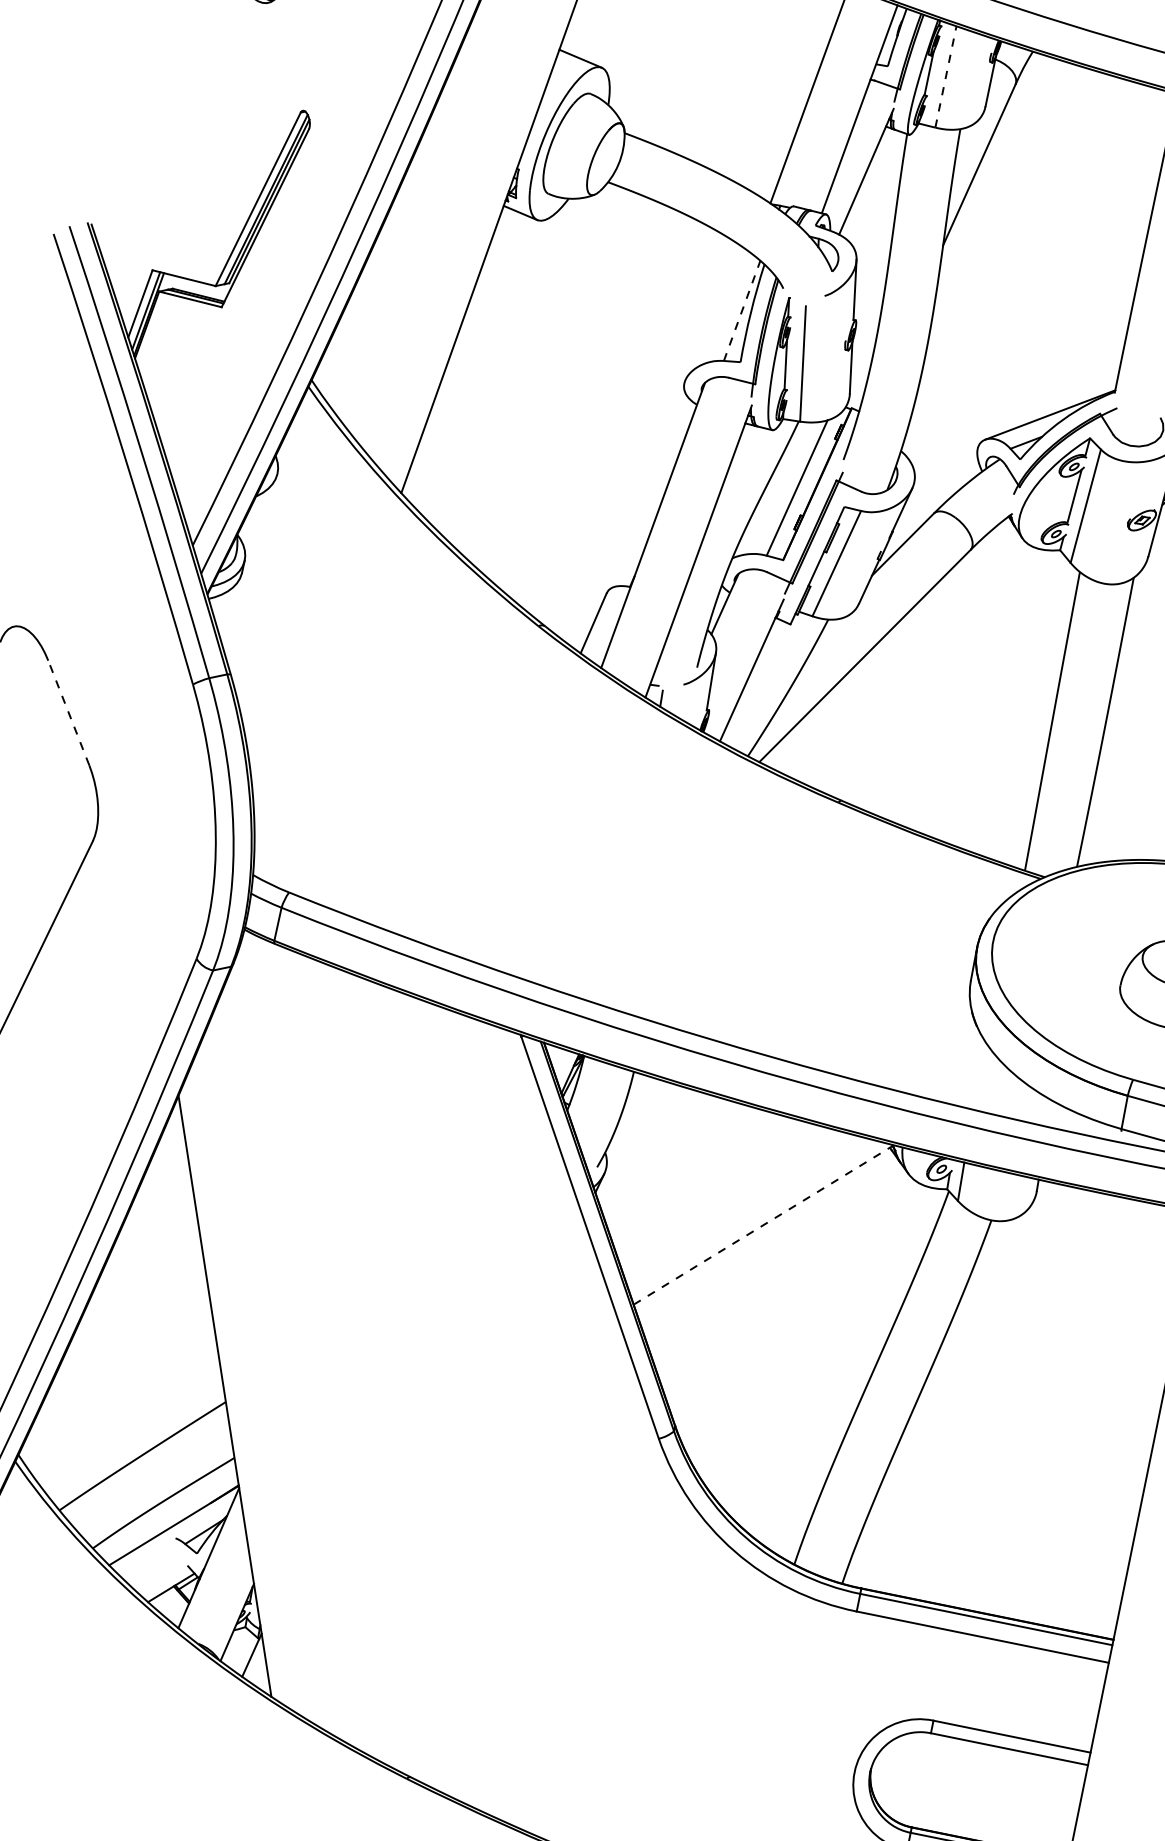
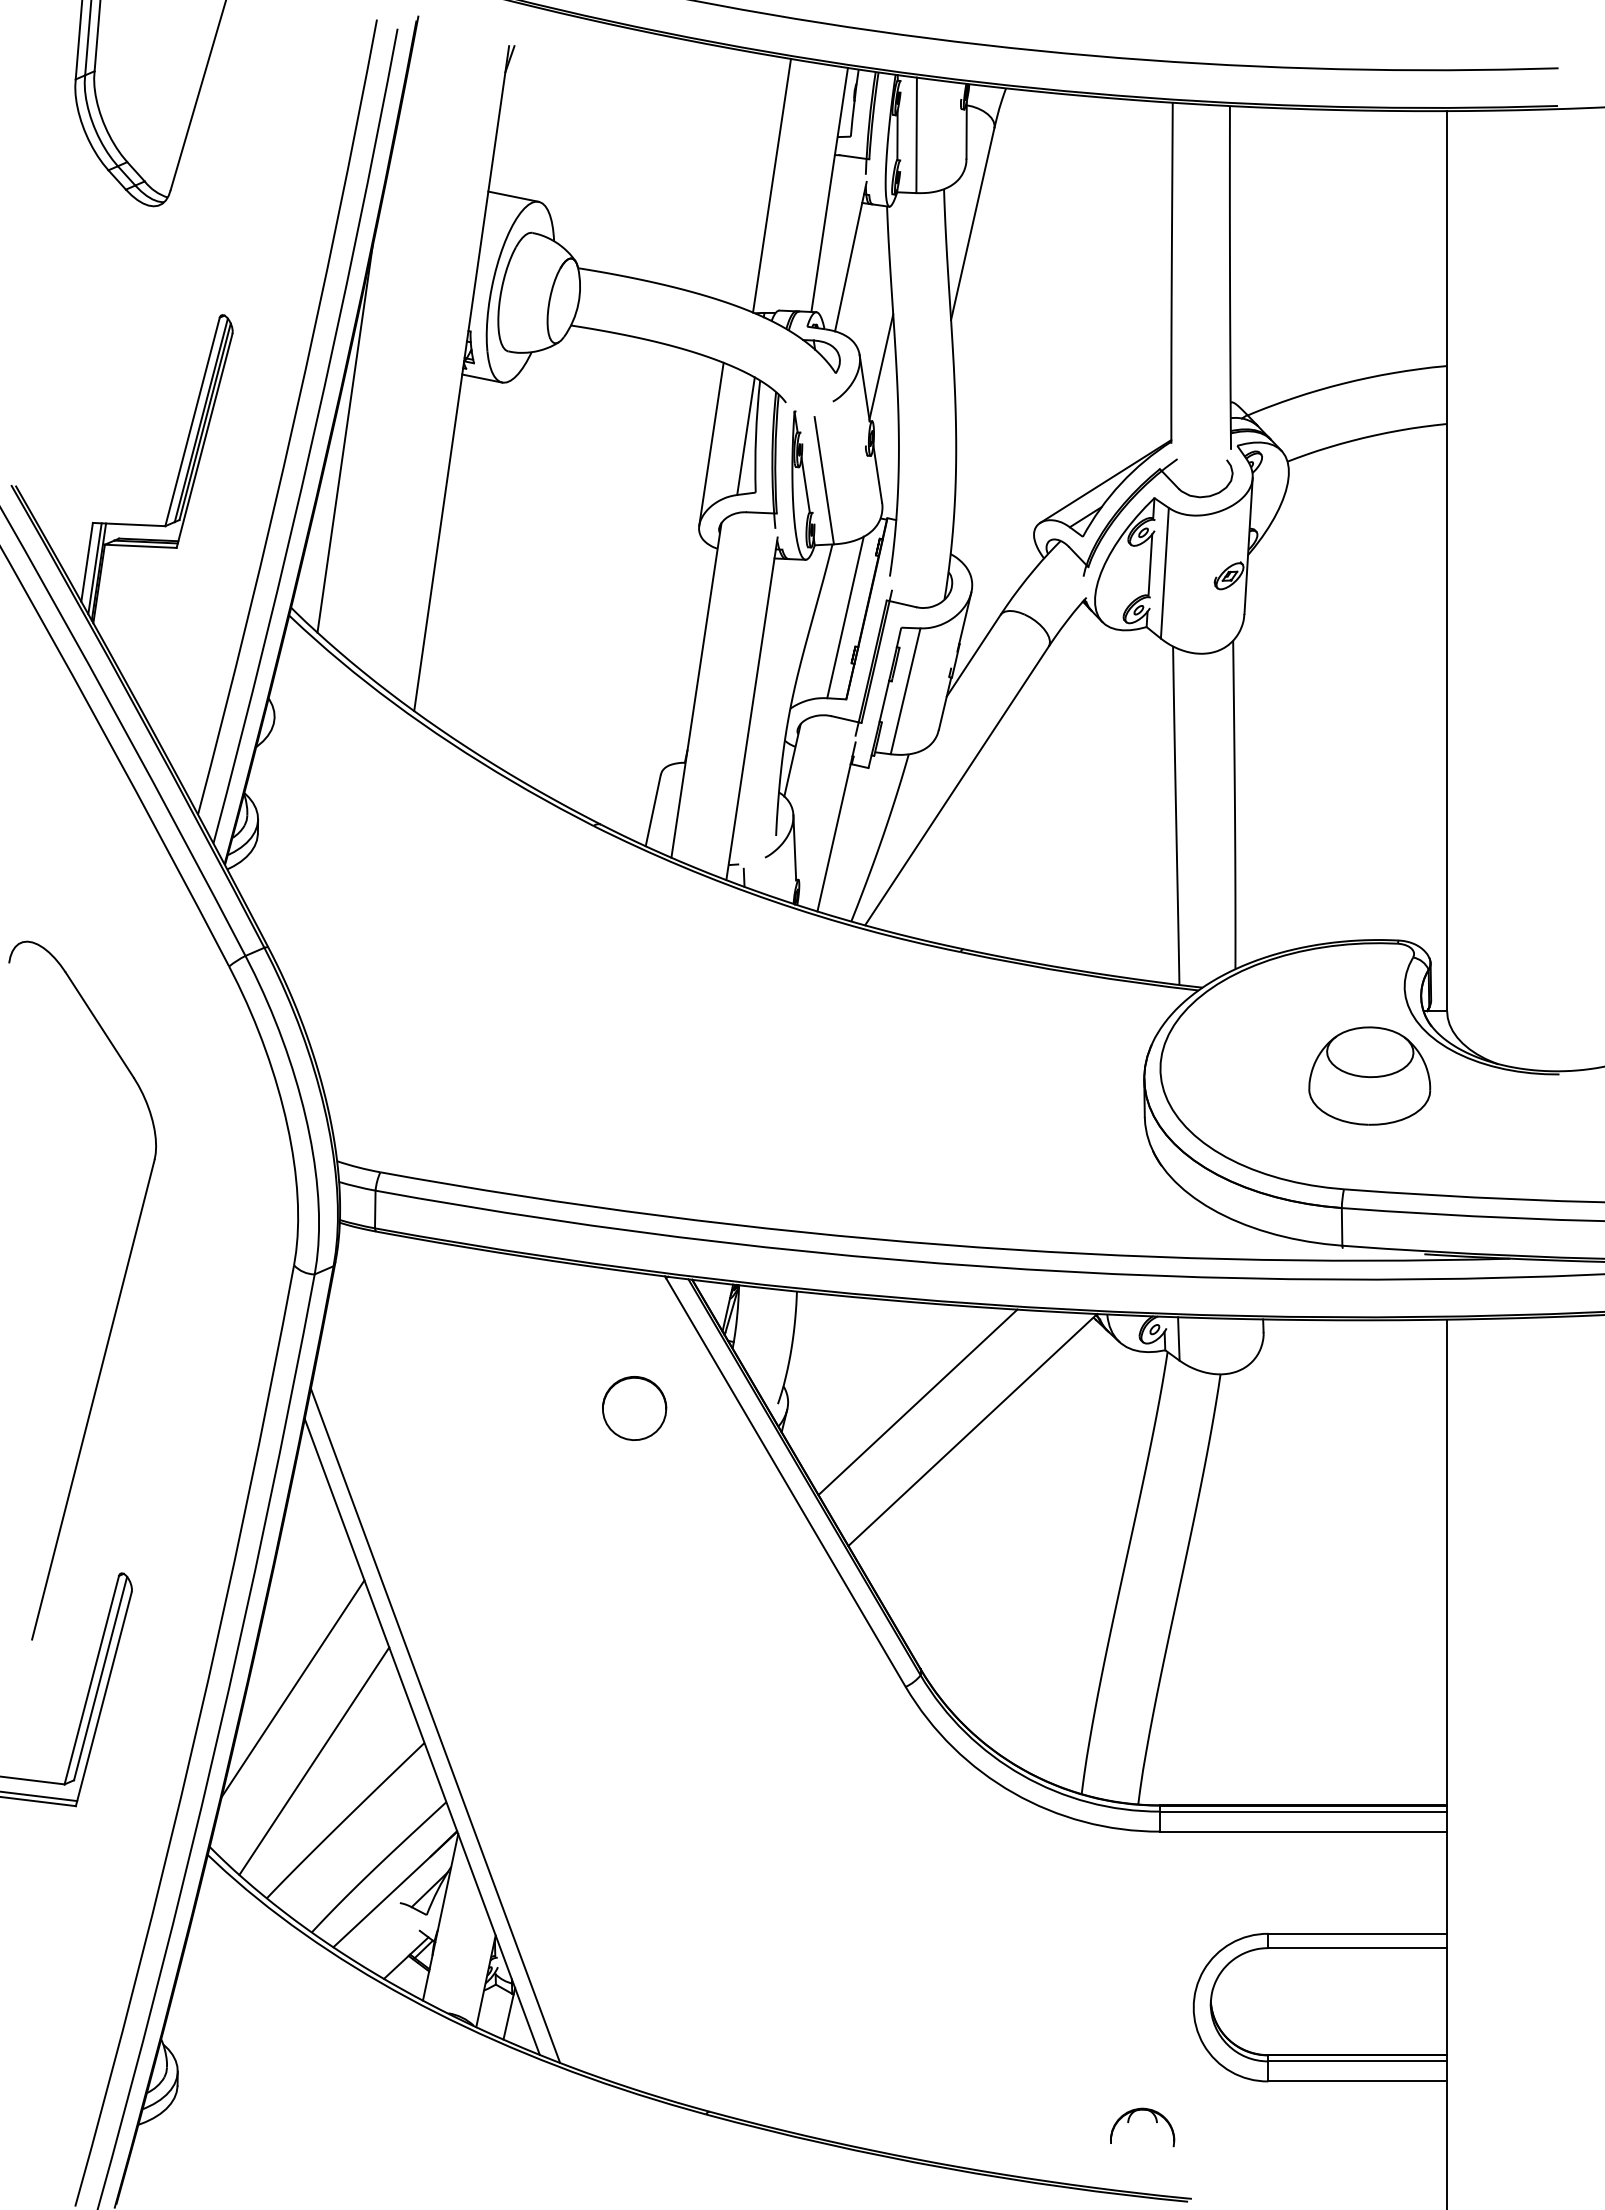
line: (945, 77) -> (916, 135), dashed -> solid
line: (388, 241) -> (344, 439), added
line: (873, 273) -> (881, 366), added
line: (742, 310) -> (746, 435), dashed -> solid
line: (710, 311) -> (711, 443), added
line: (68, 713) -> (99, 1025), dashed -> solid
part: (470, 1145) -> (634, 1408), added
line: (720, 1190) -> (917, 1402), added
line: (764, 1224) -> (973, 1429), dashed -> solid
line: (119, 1330) -> (292, 1688), added
line: (238, 1388) -> (435, 1725), added
line: (126, 1397) -> (314, 1760), added

